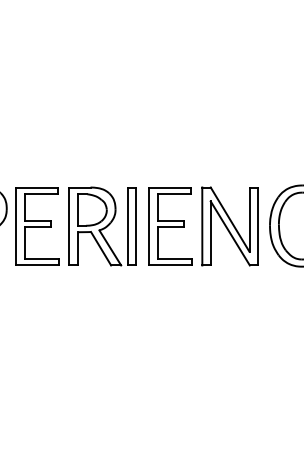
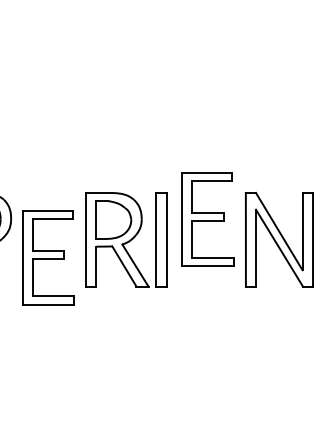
part: (37, 226) -> (48, 257), moved
part: (170, 226) -> (207, 219), moved

